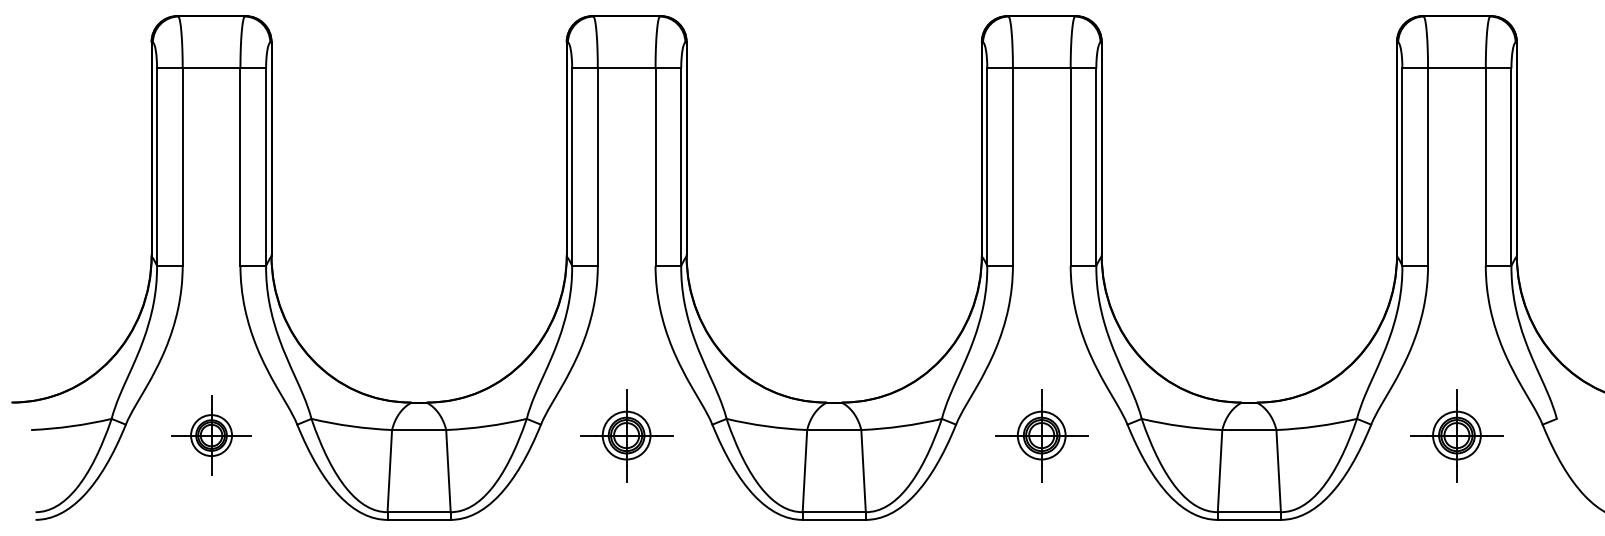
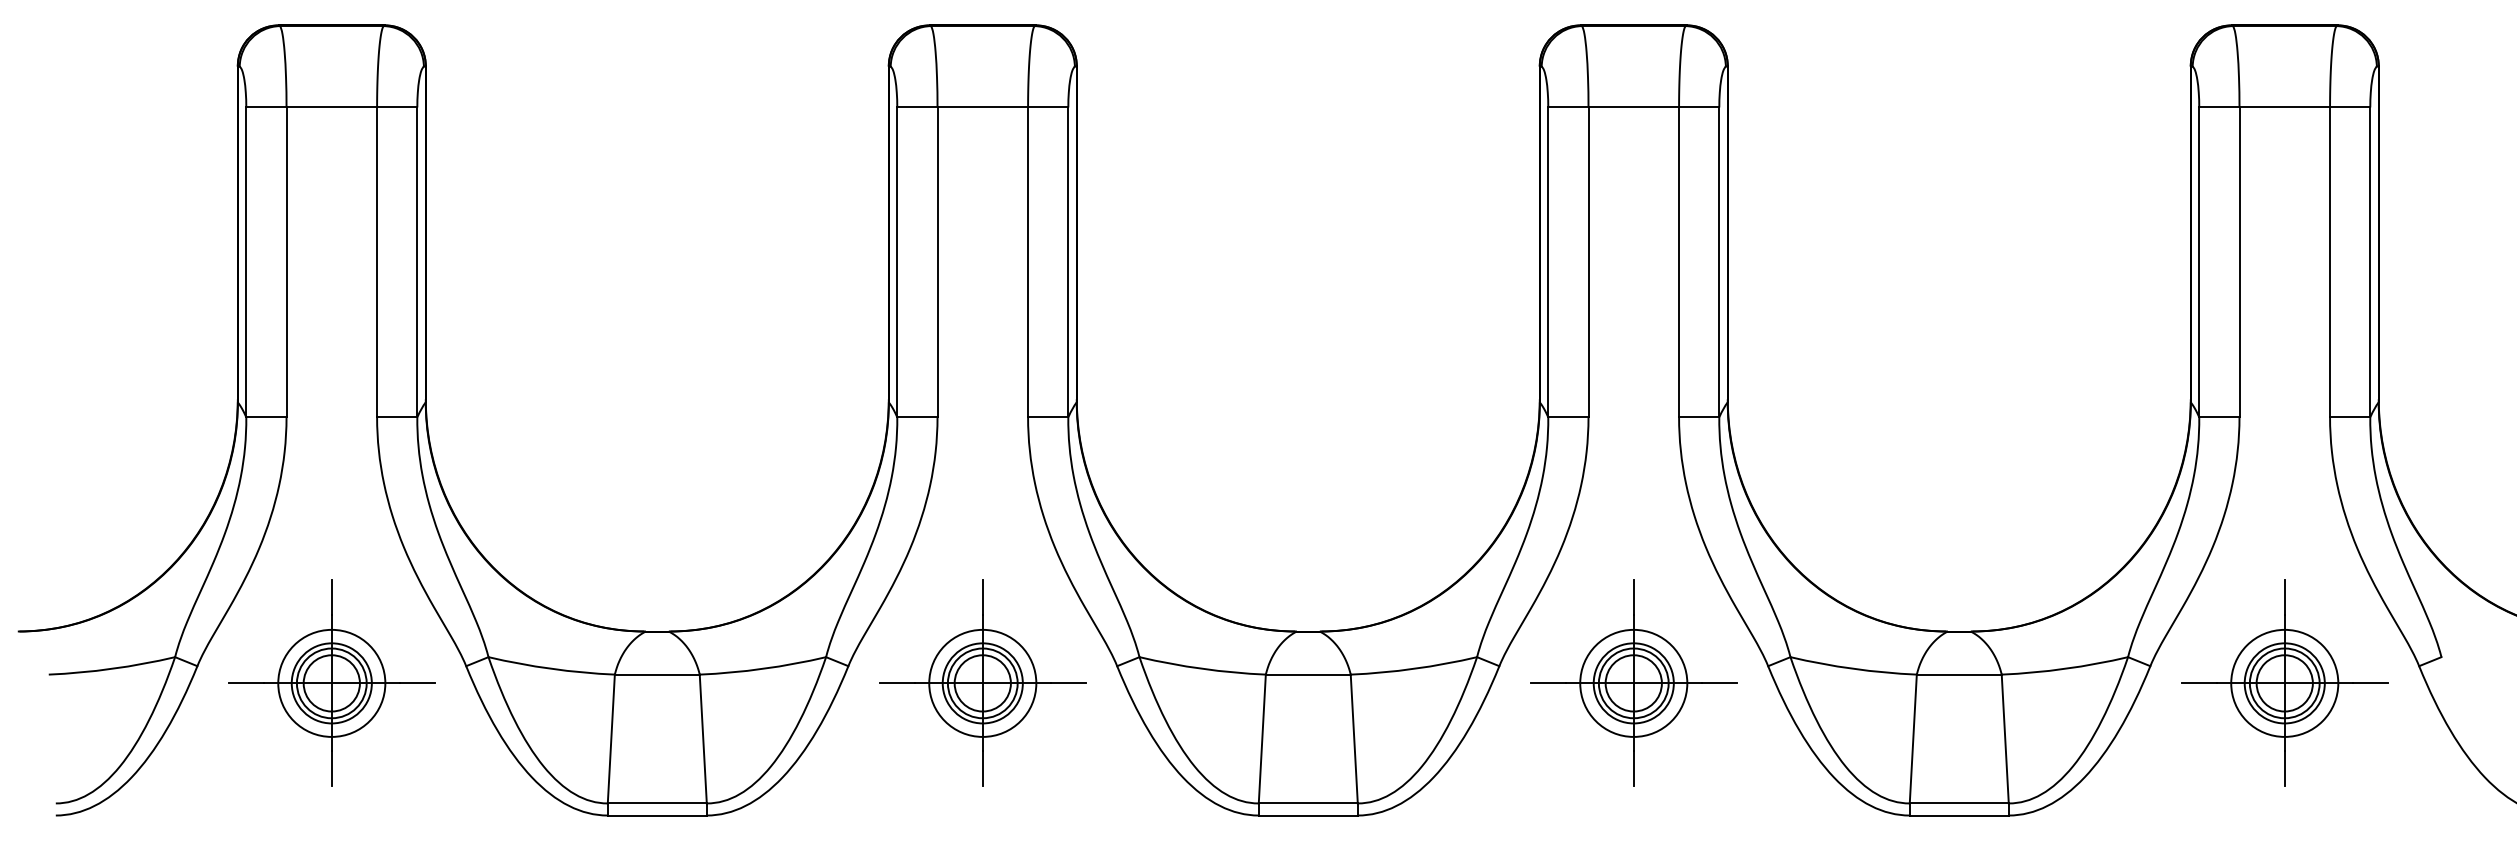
part: (211, 435) -> (331, 683), size x1.67
part: (626, 435) -> (982, 683), size x1.43
part: (1041, 435) -> (1633, 683), size x1.43
part: (1456, 435) -> (2284, 683), size x1.43

